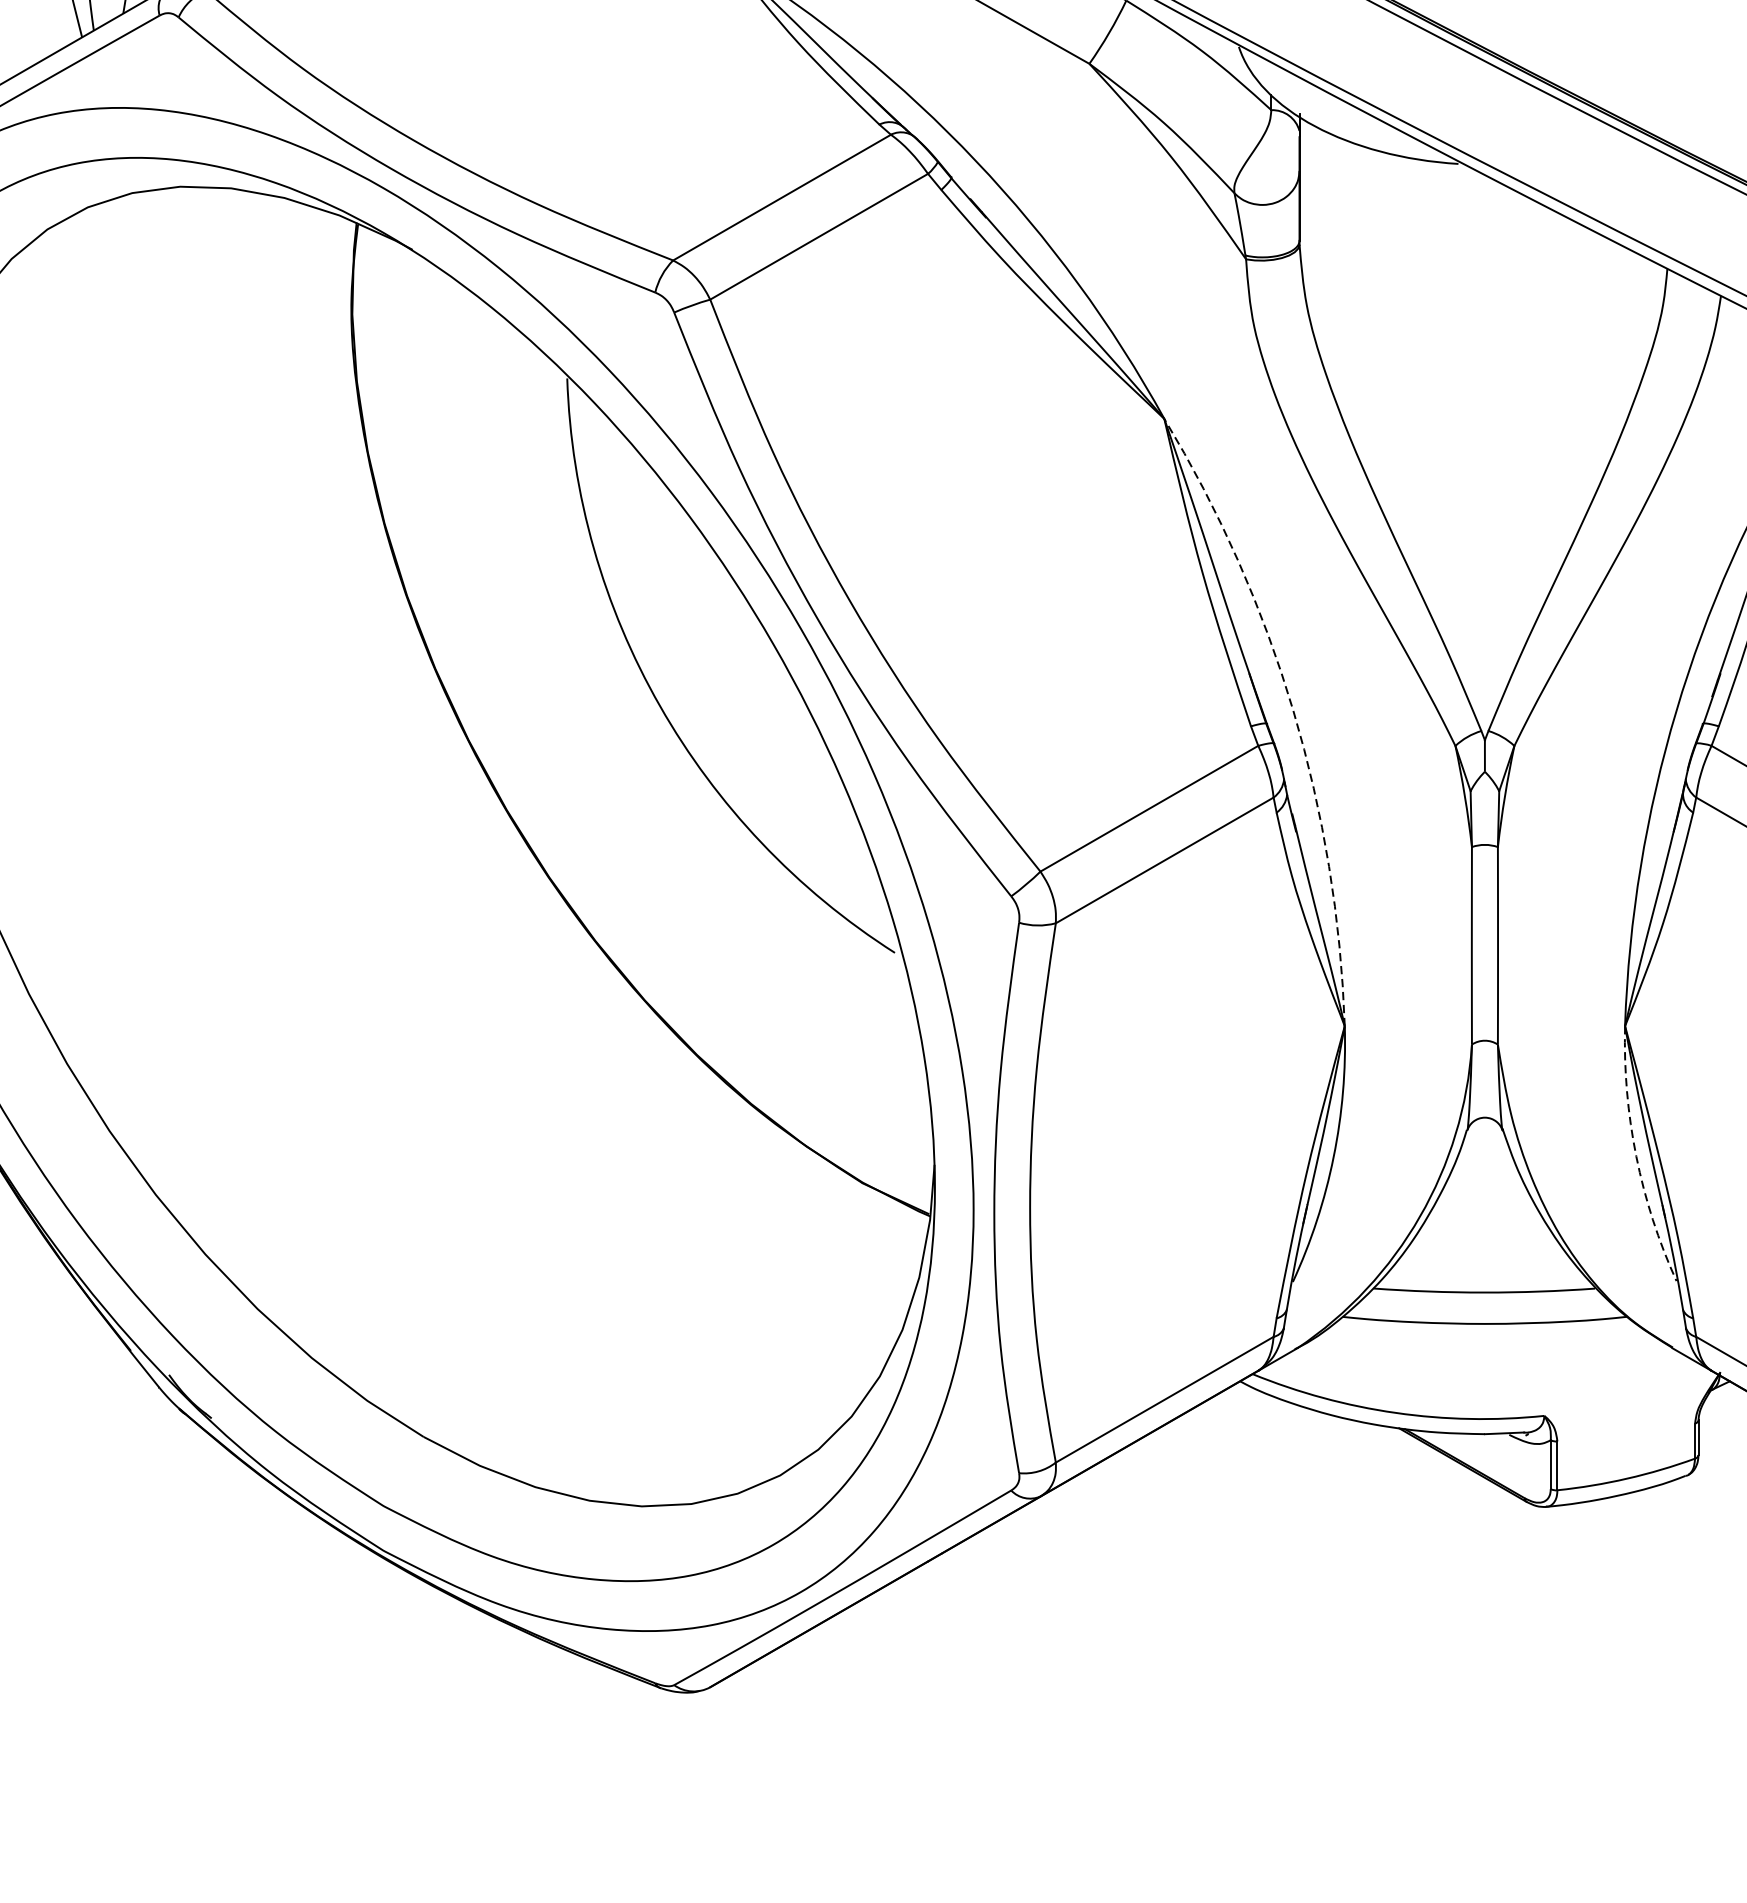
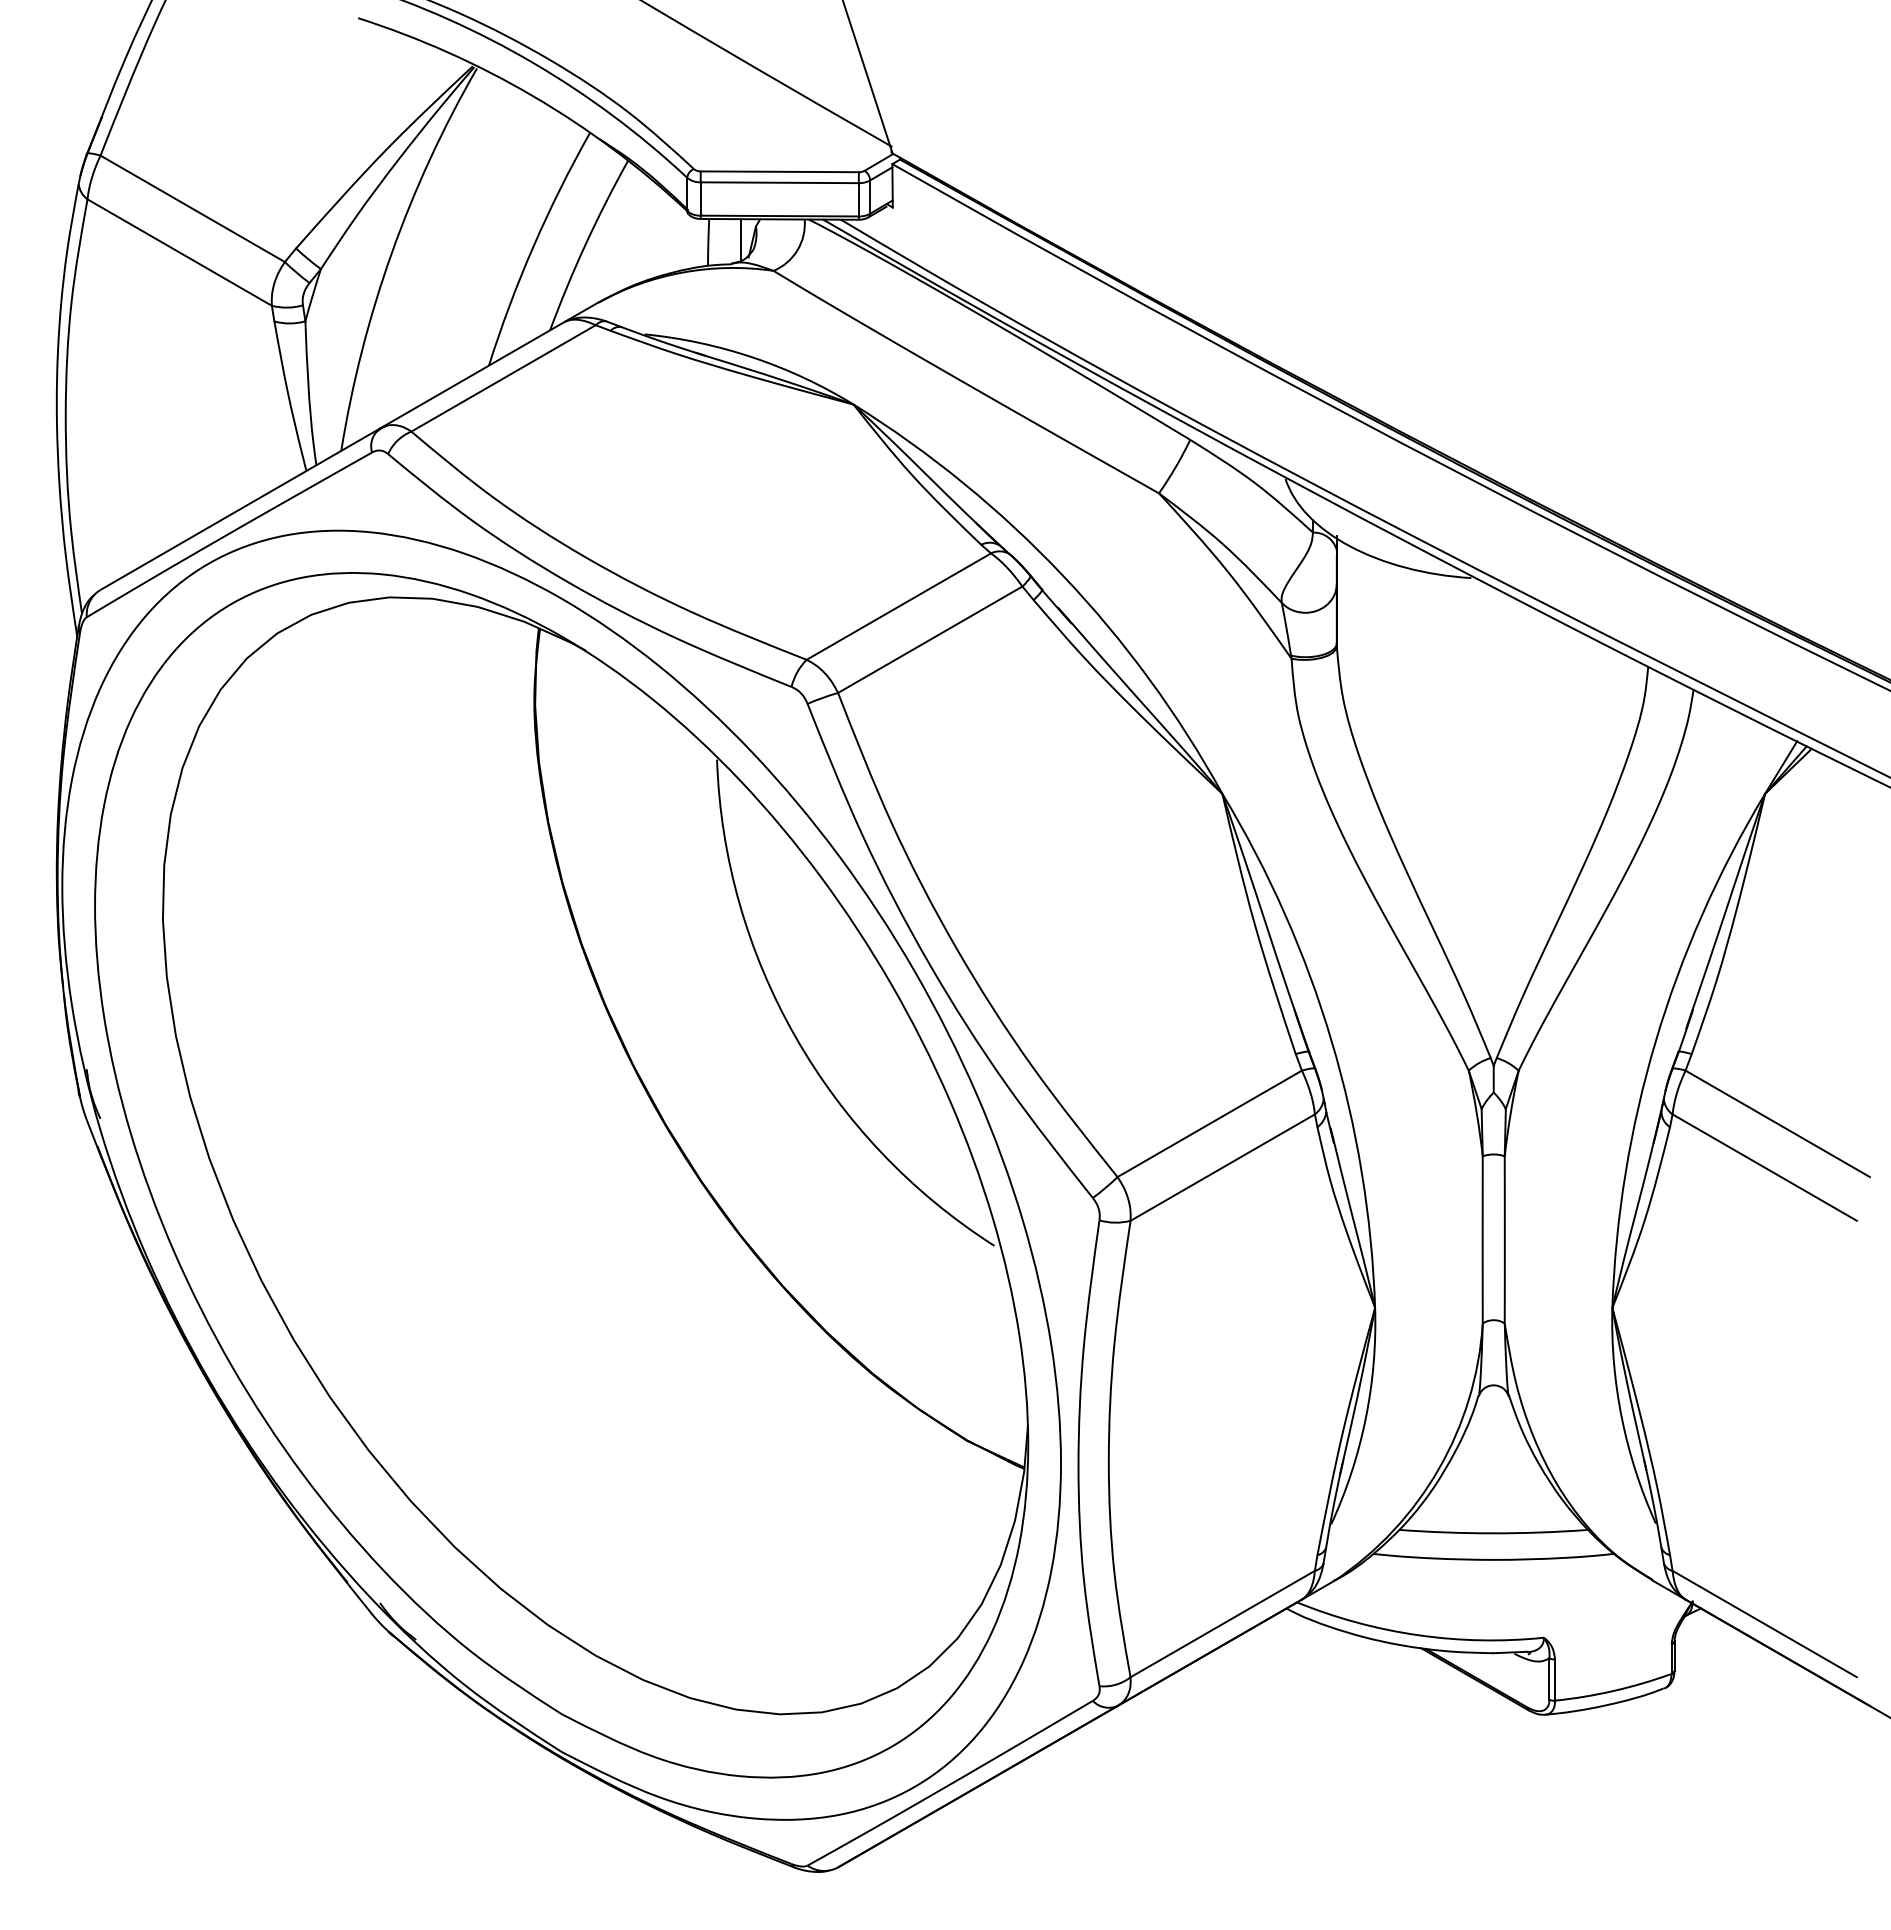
arc: (1293, 711) -> (1331, 1041), dashed -> solid
arc: (1635, 1156) -> (1621, 1418), dashed -> solid

